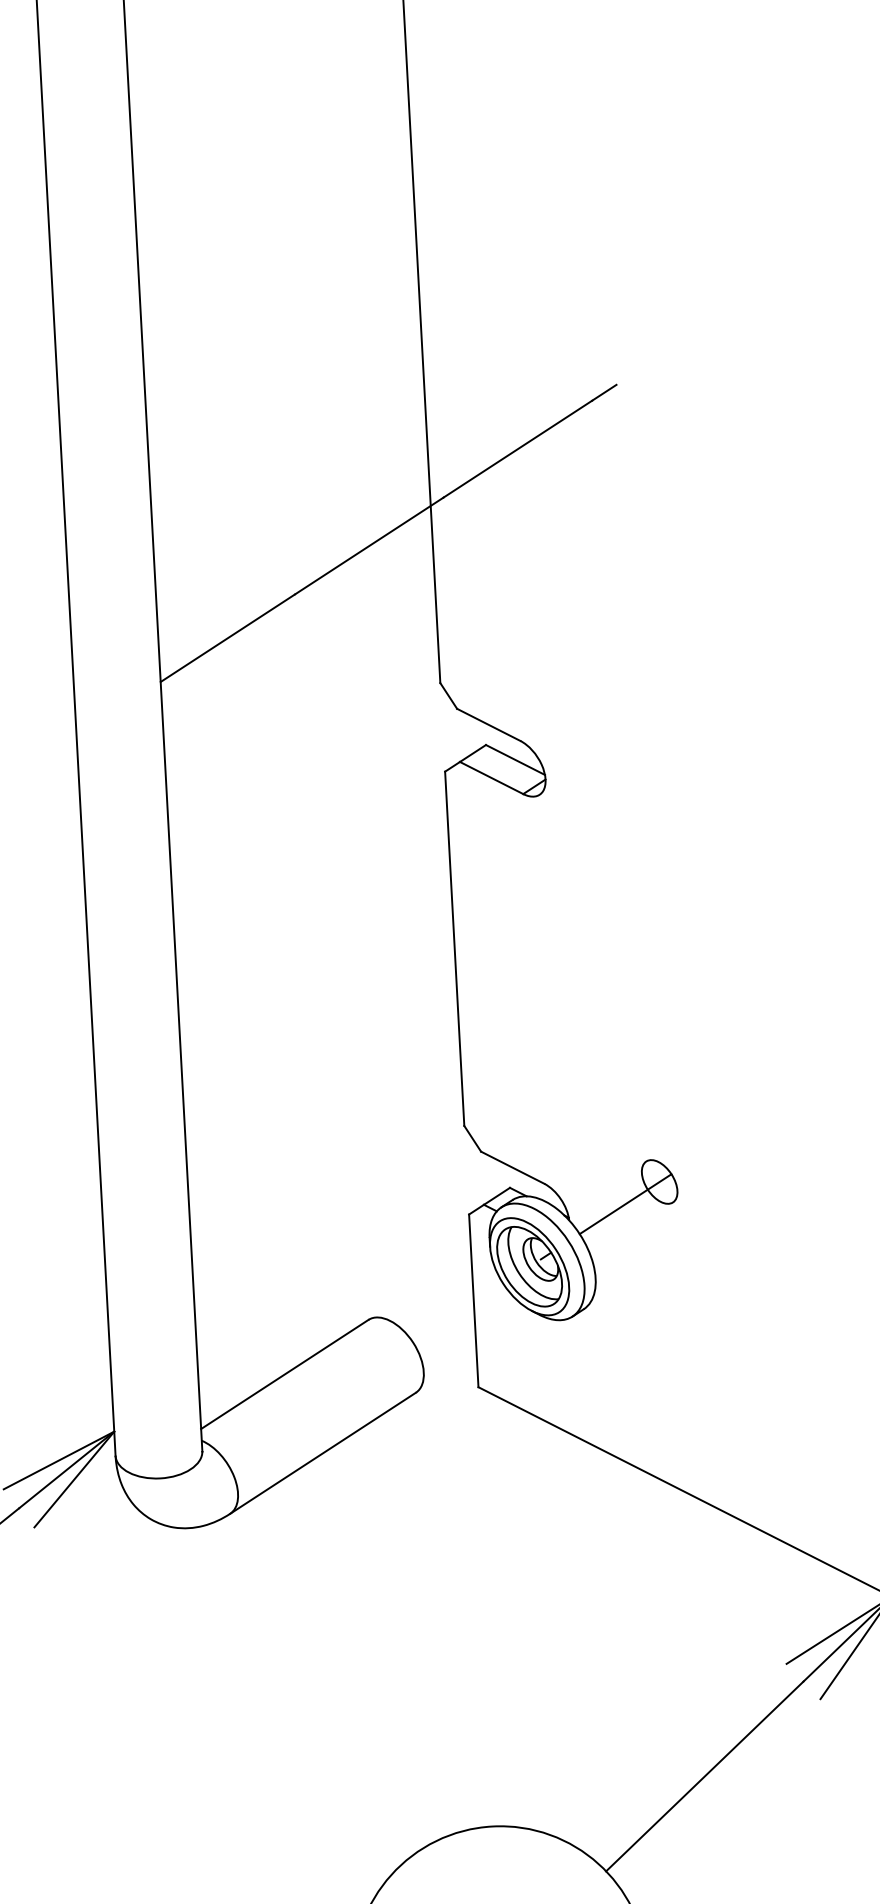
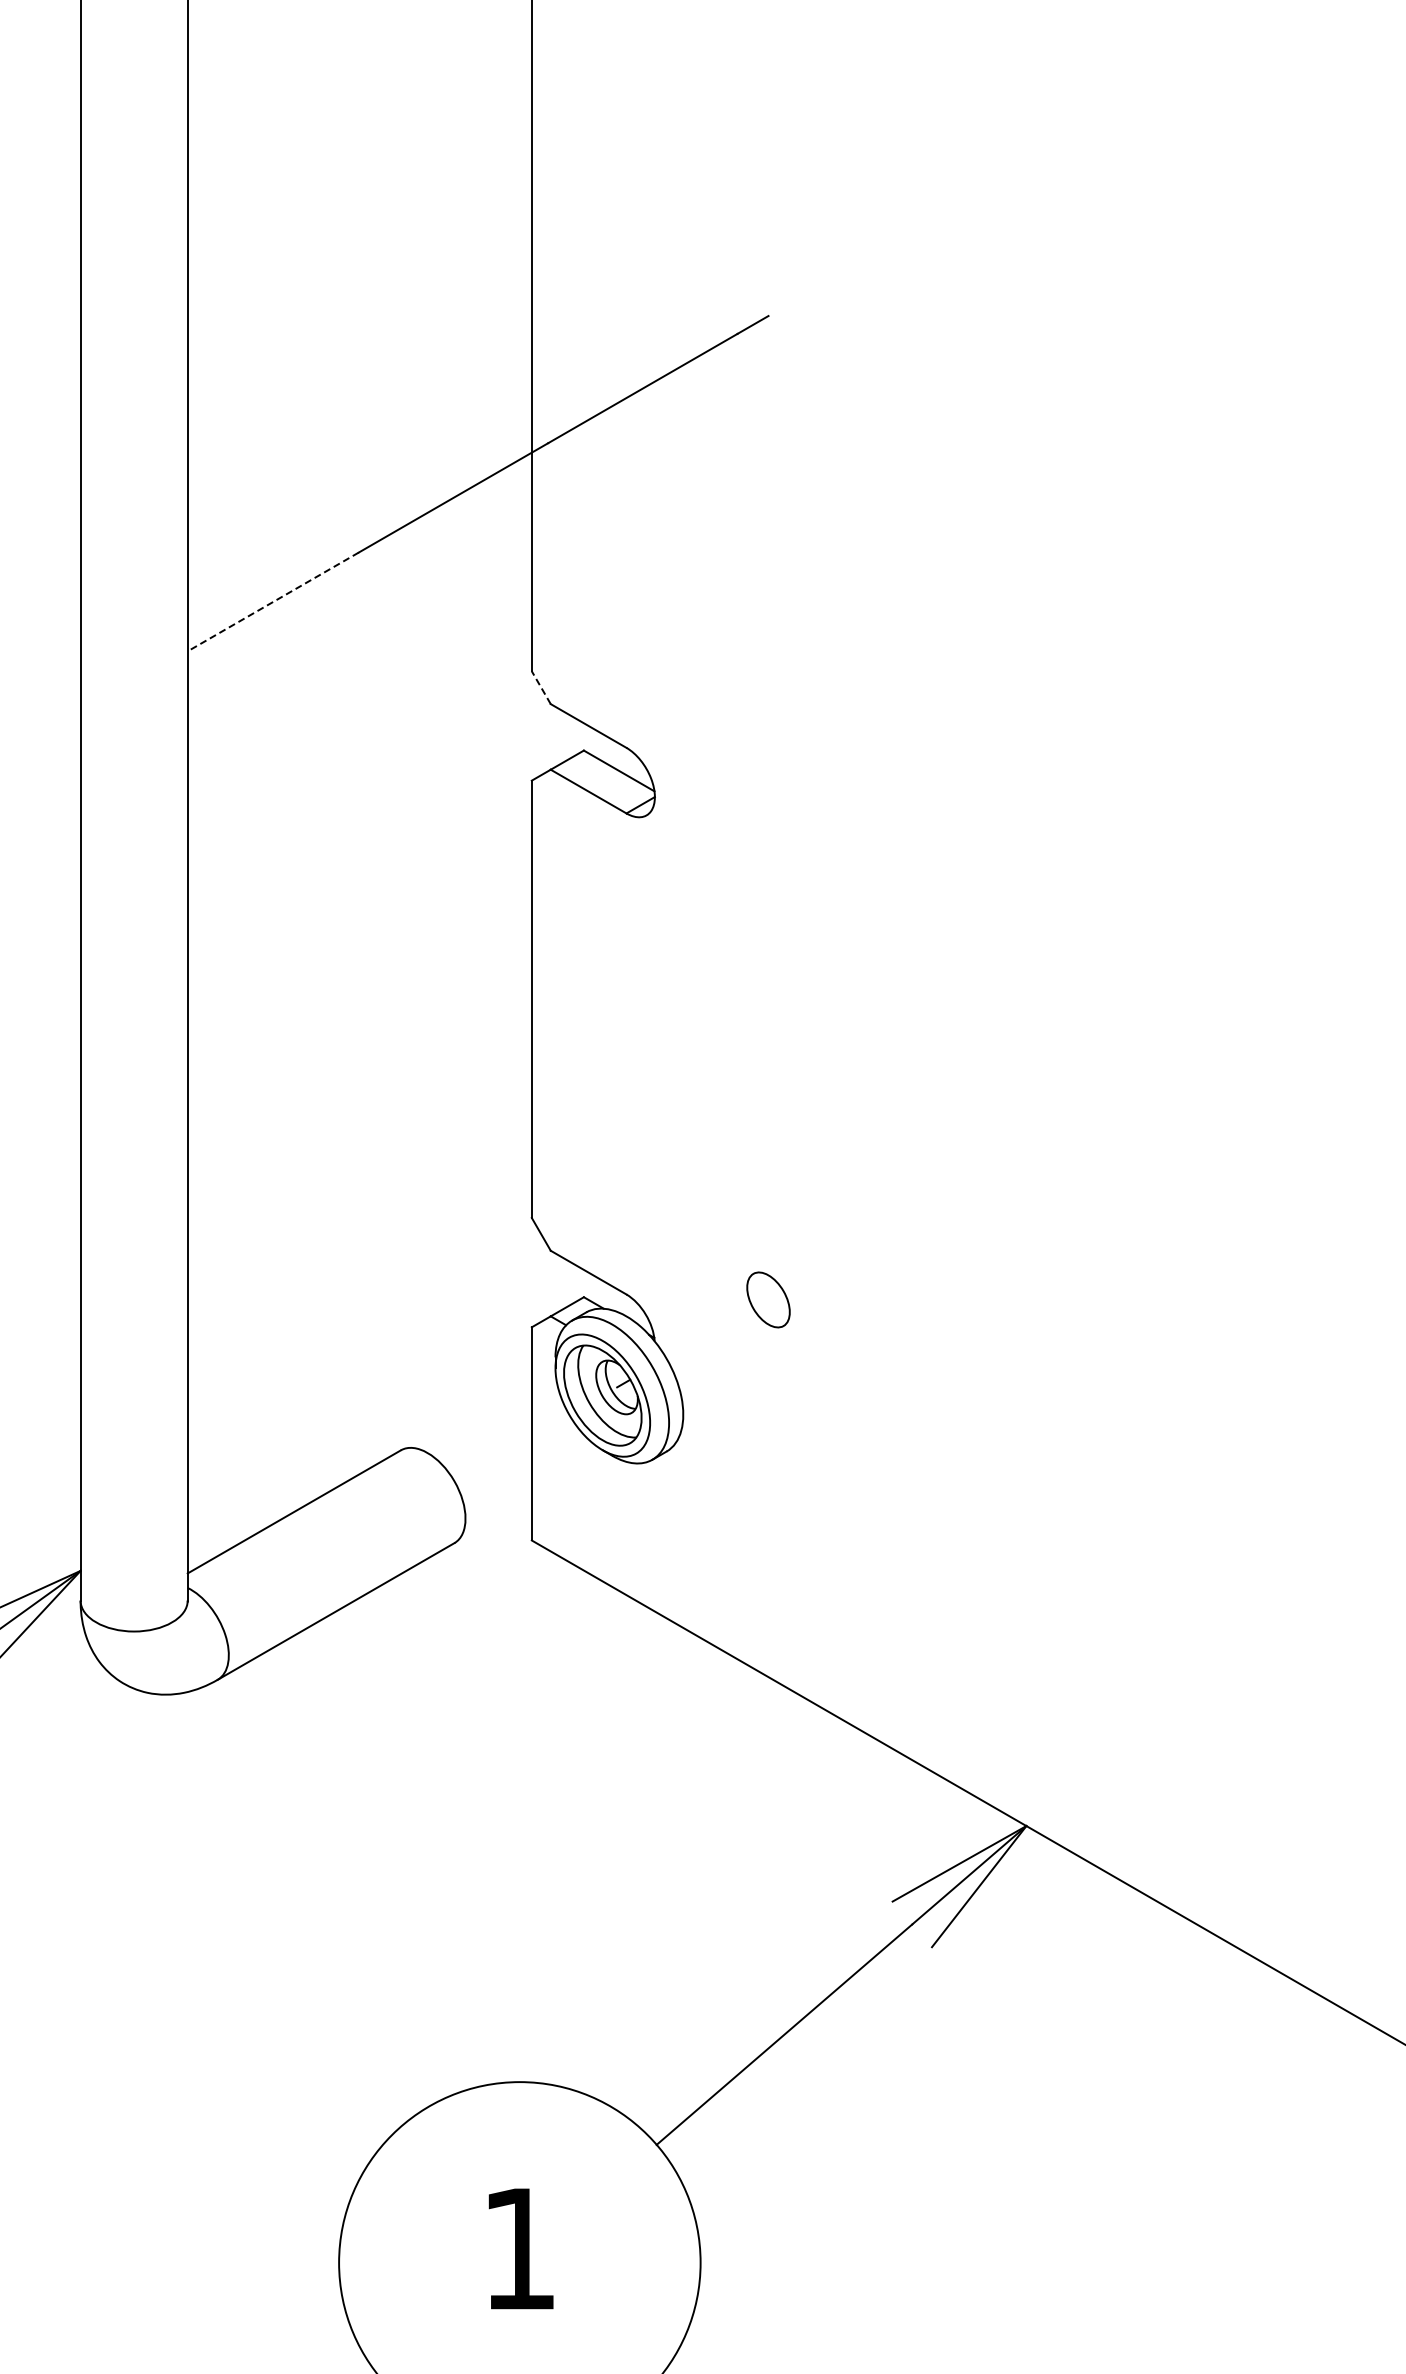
line: (227, 637) -> (273, 601), solid -> dashed
line: (448, 695) -> (541, 687), solid -> dashed
line: (625, 1203) -> (724, 1324), removed

